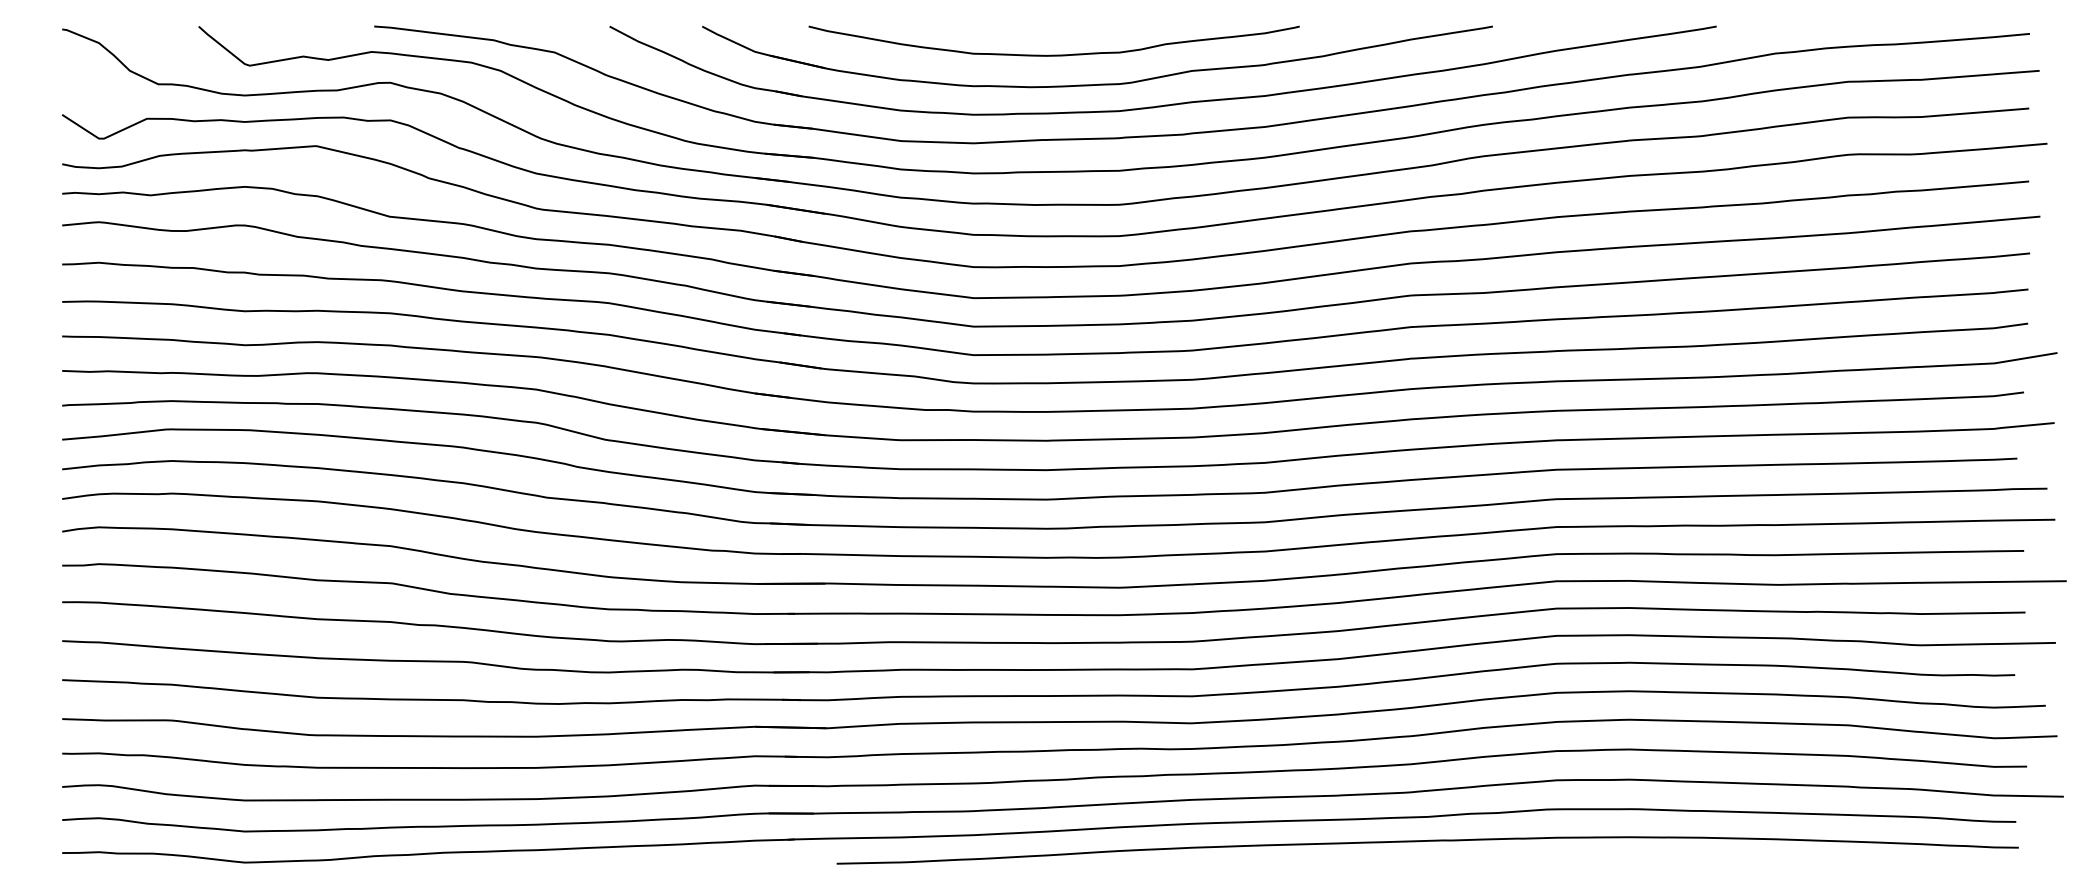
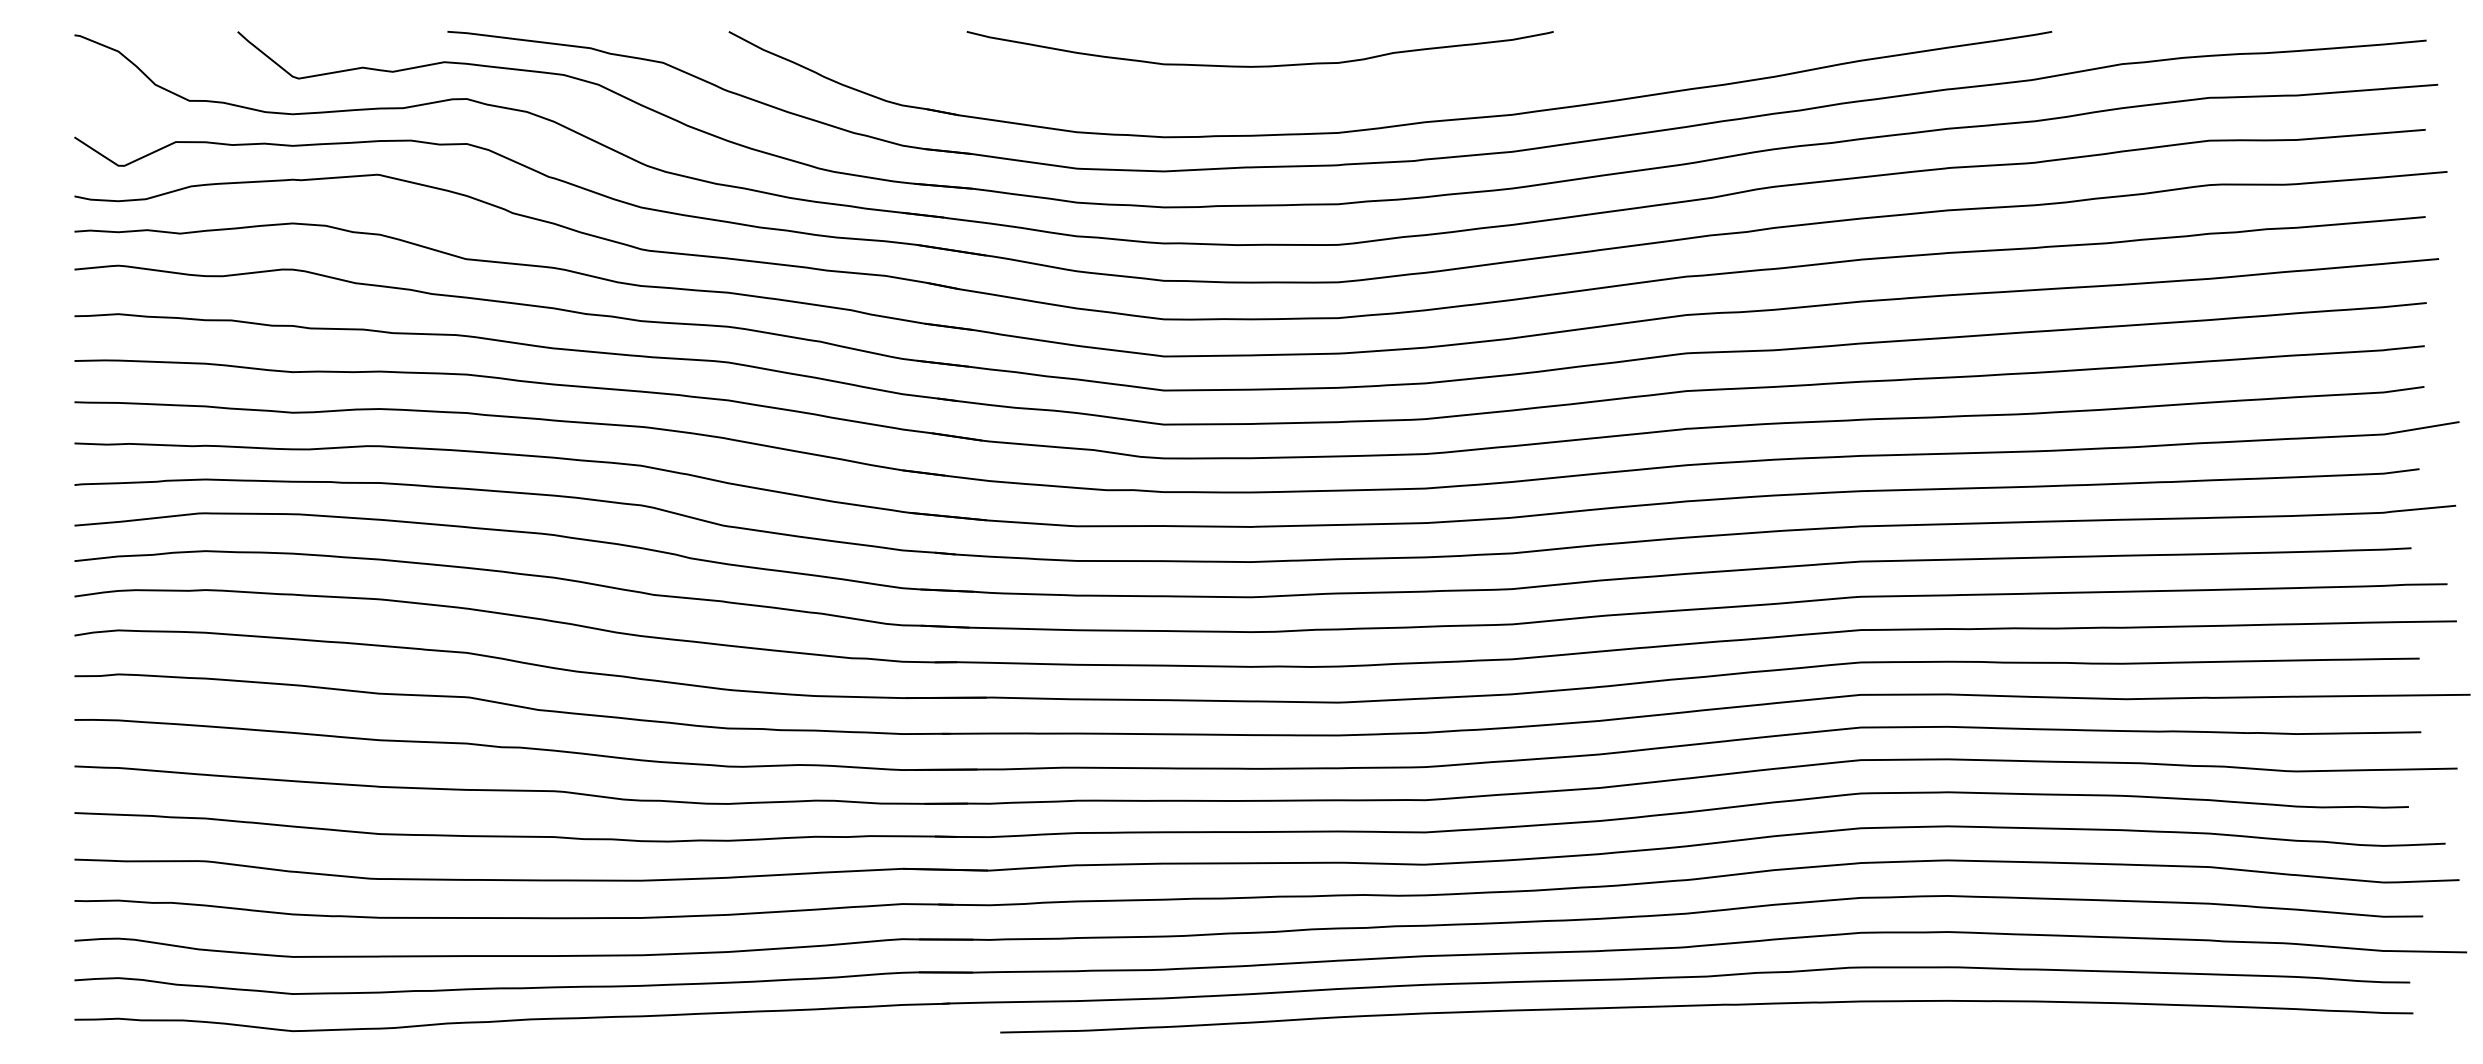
part: (1097, 84) -> (1311, 100), removed

